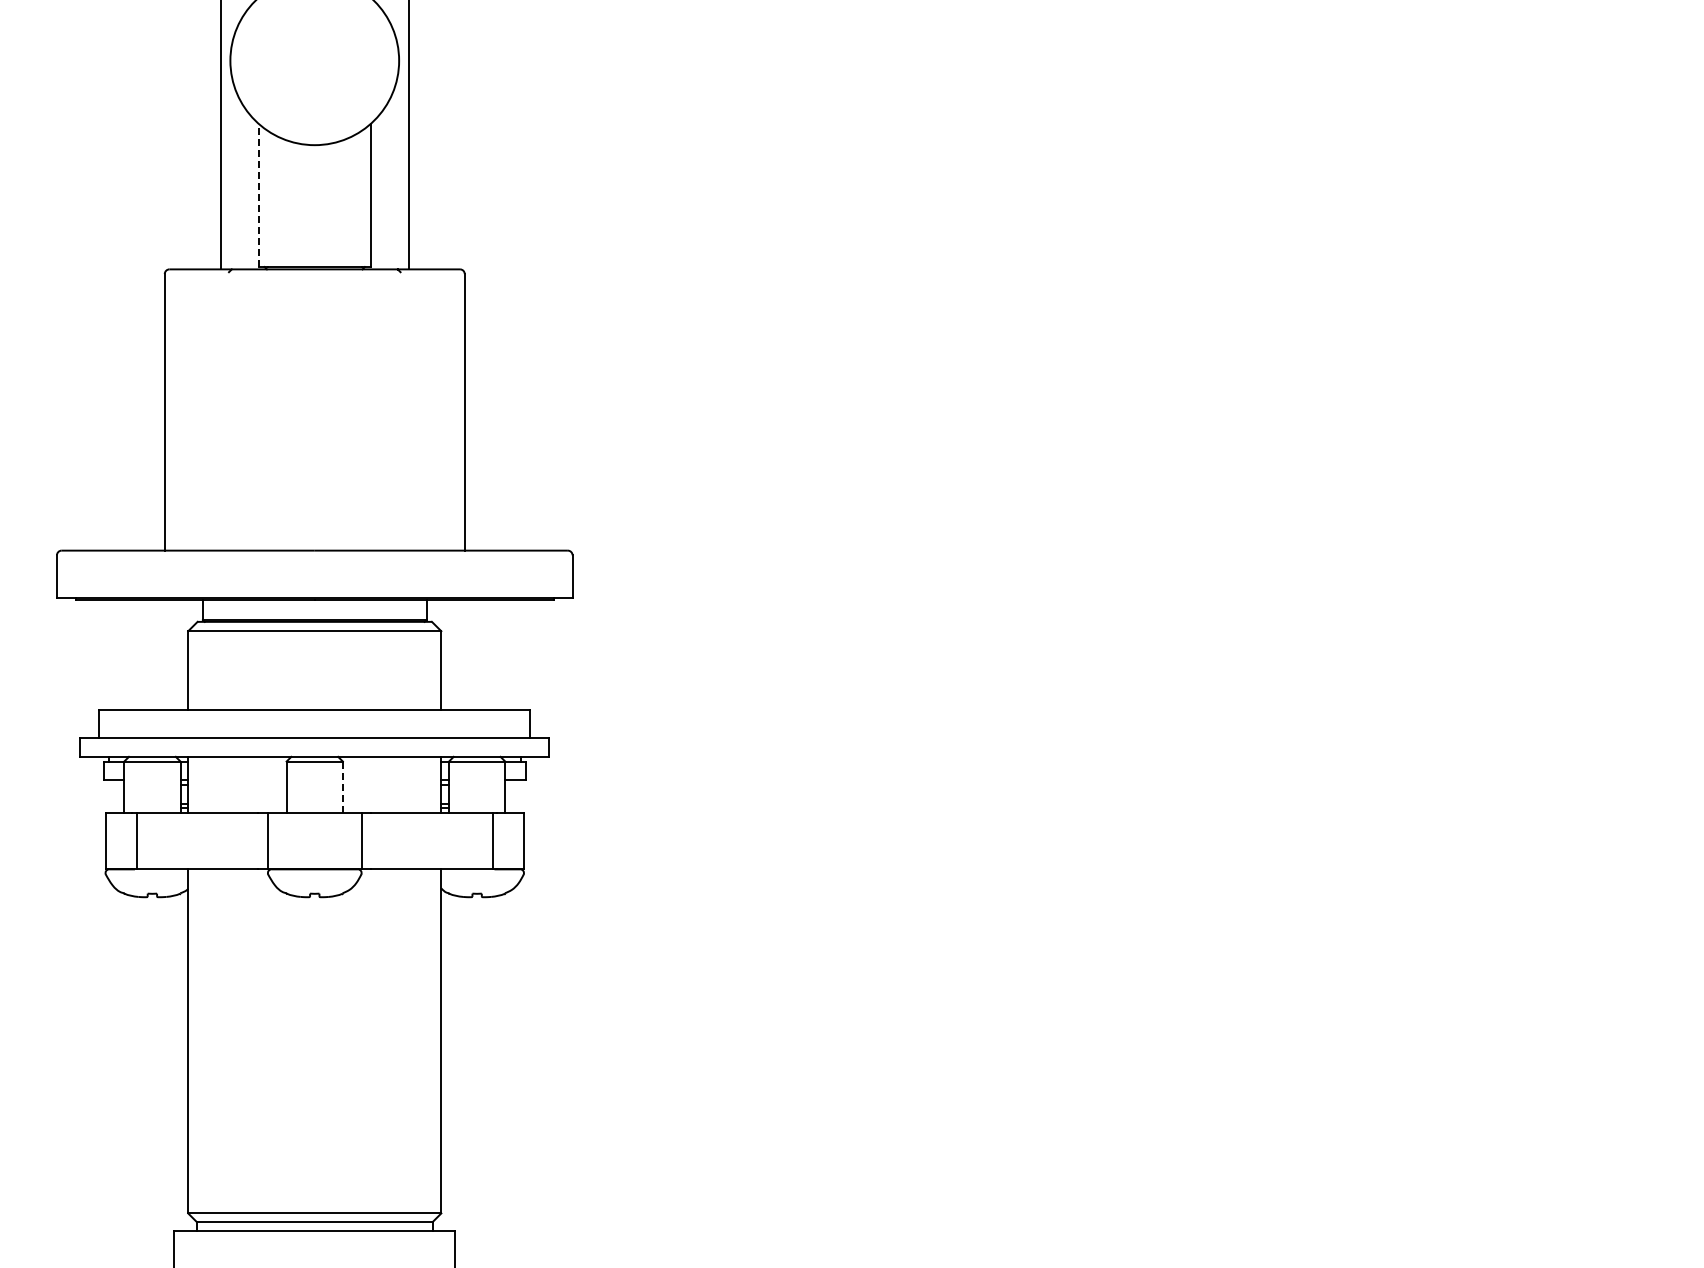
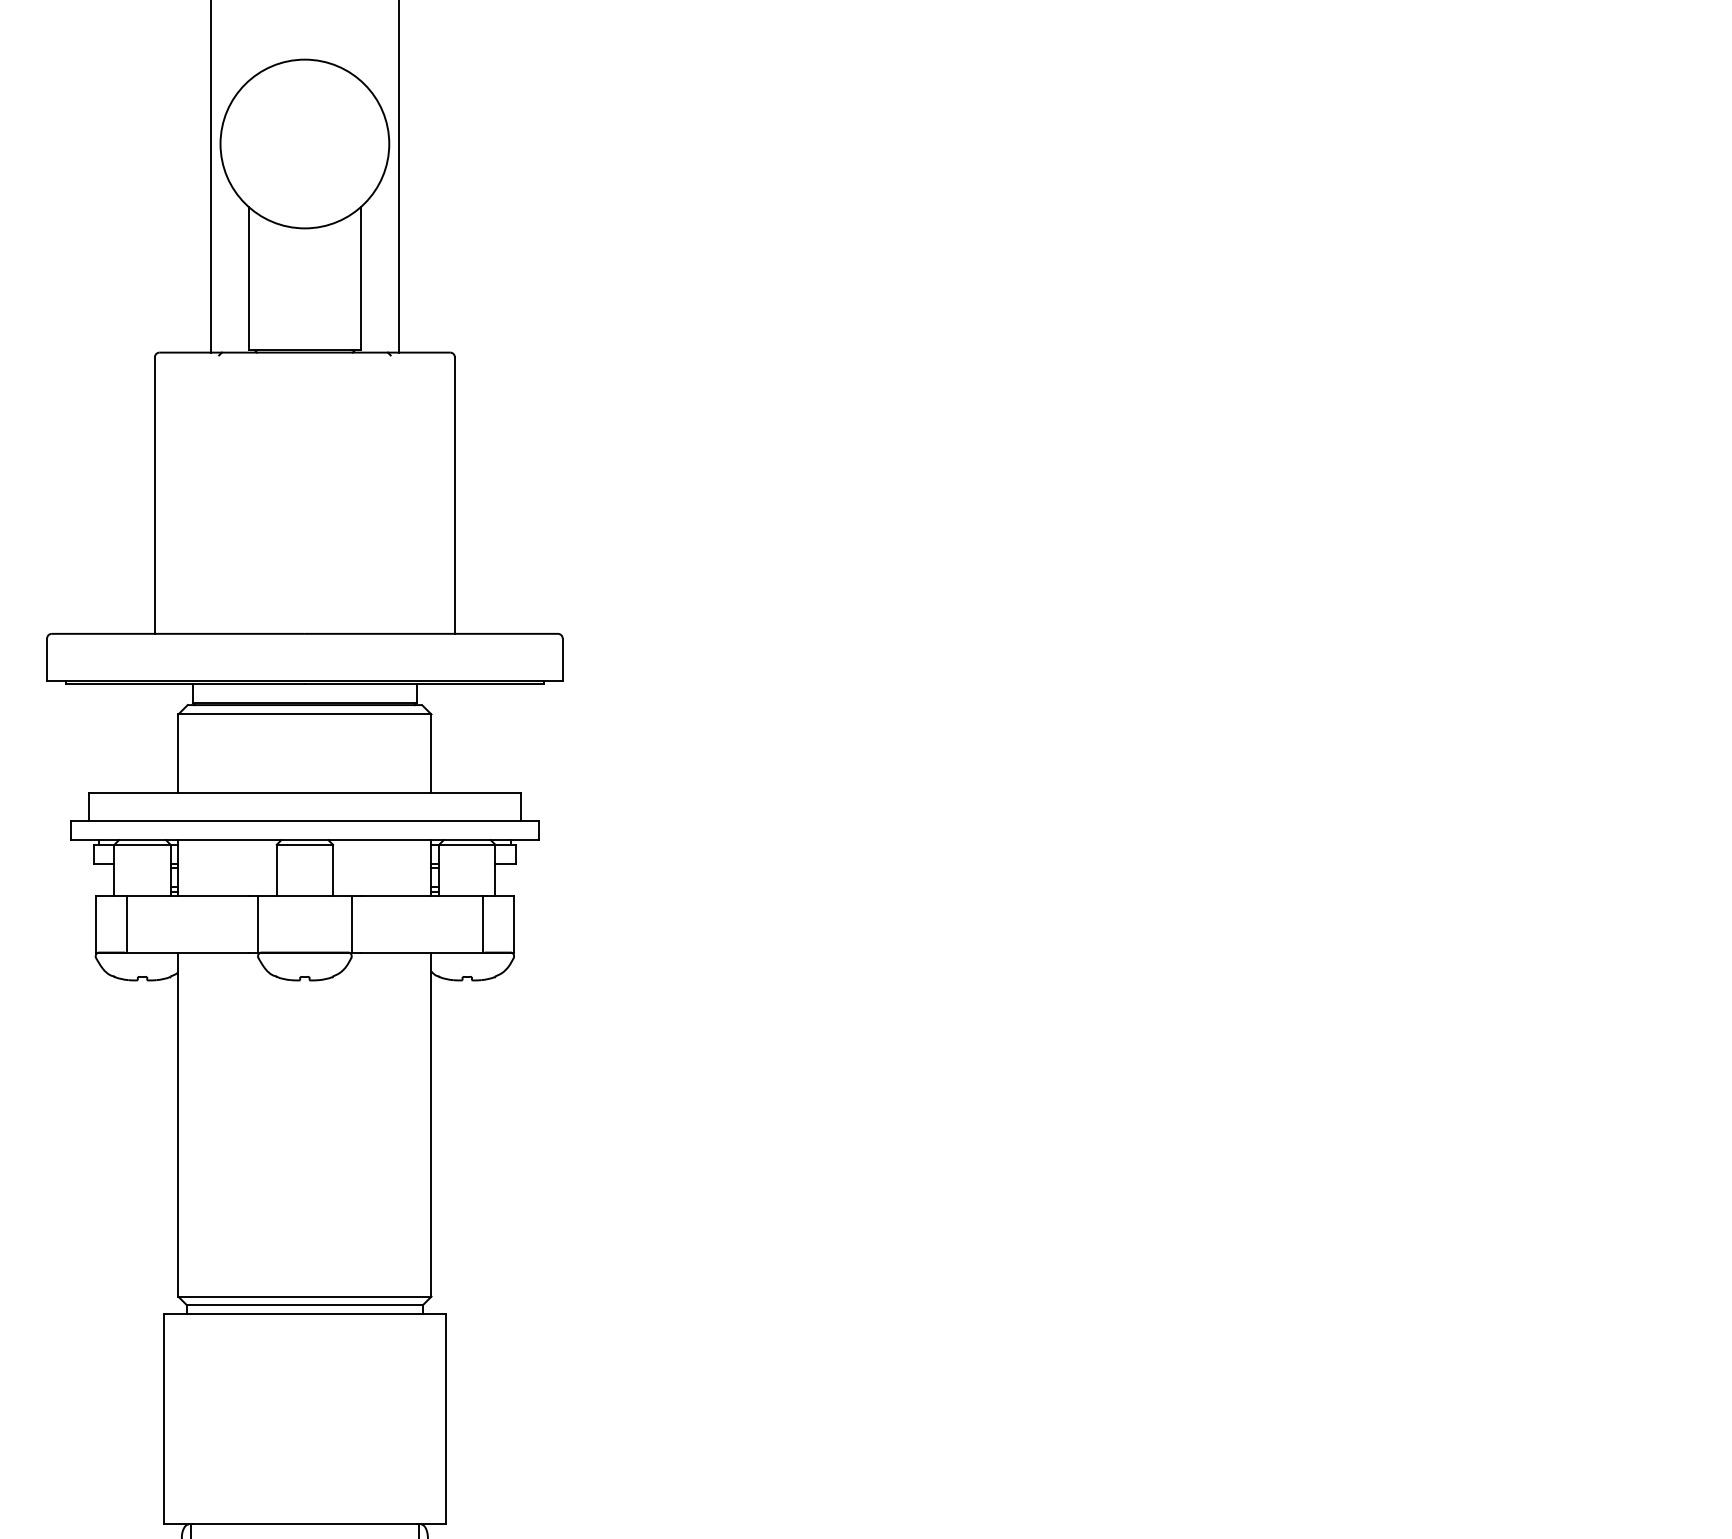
line: (258, 195) -> (248, 278), dashed -> solid
line: (343, 787) -> (333, 870), dashed -> solid

